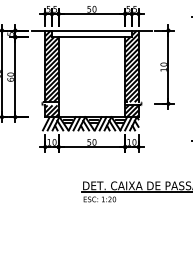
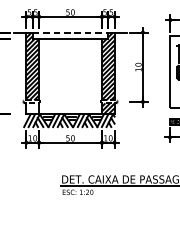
line: (91, 30) -> (70, 32), solid -> dashed
hatch: (51, 111) -> (32, 109), removed

